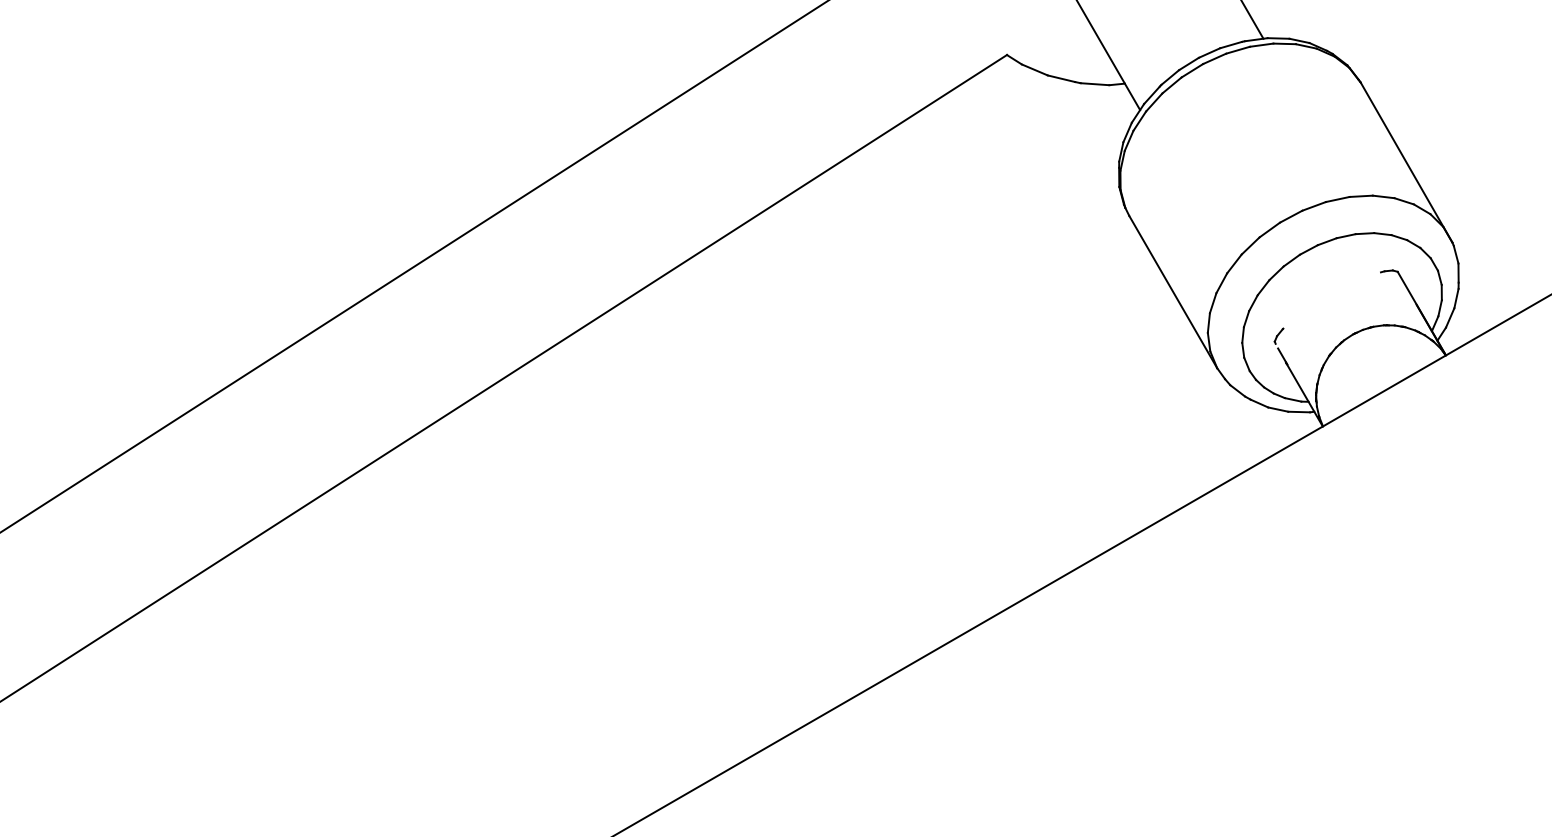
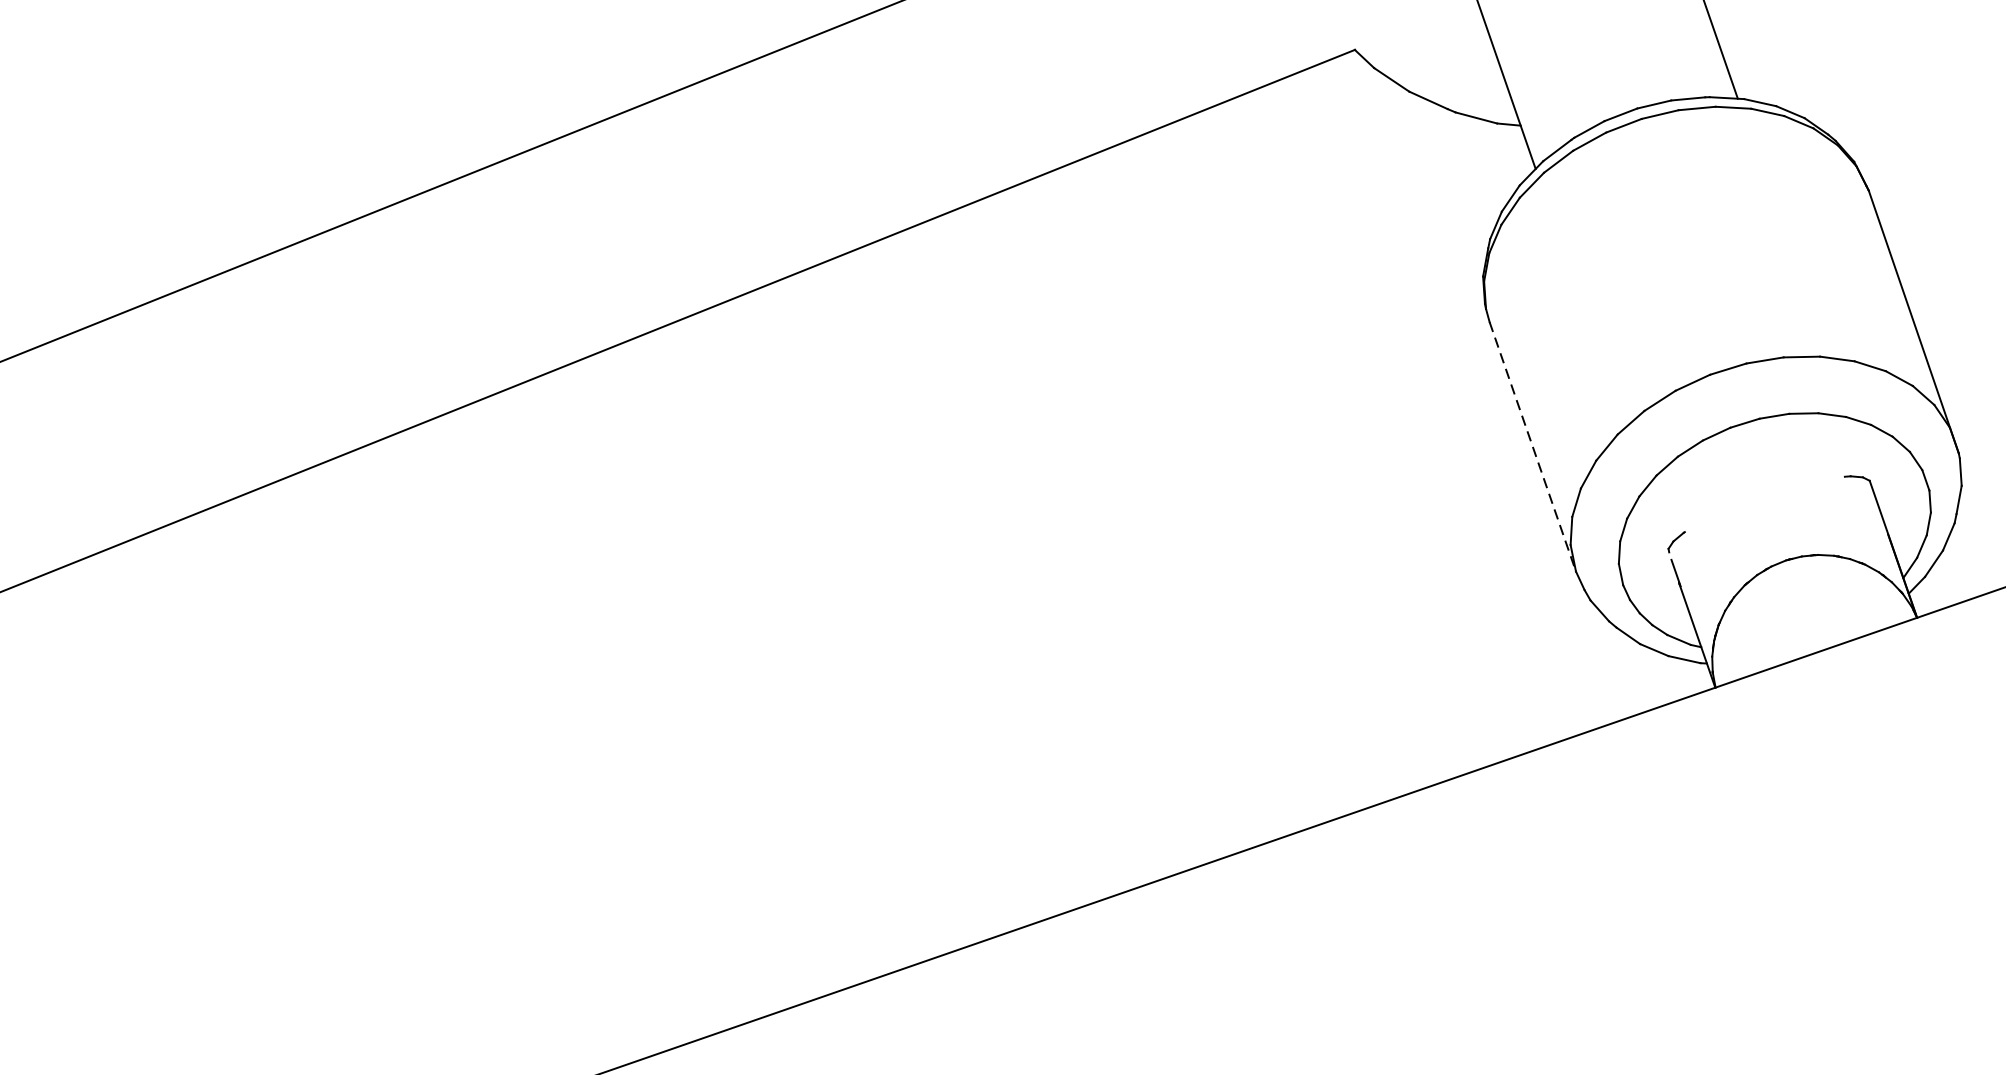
line: (1173, 292) -> (1533, 447), solid -> dashed

